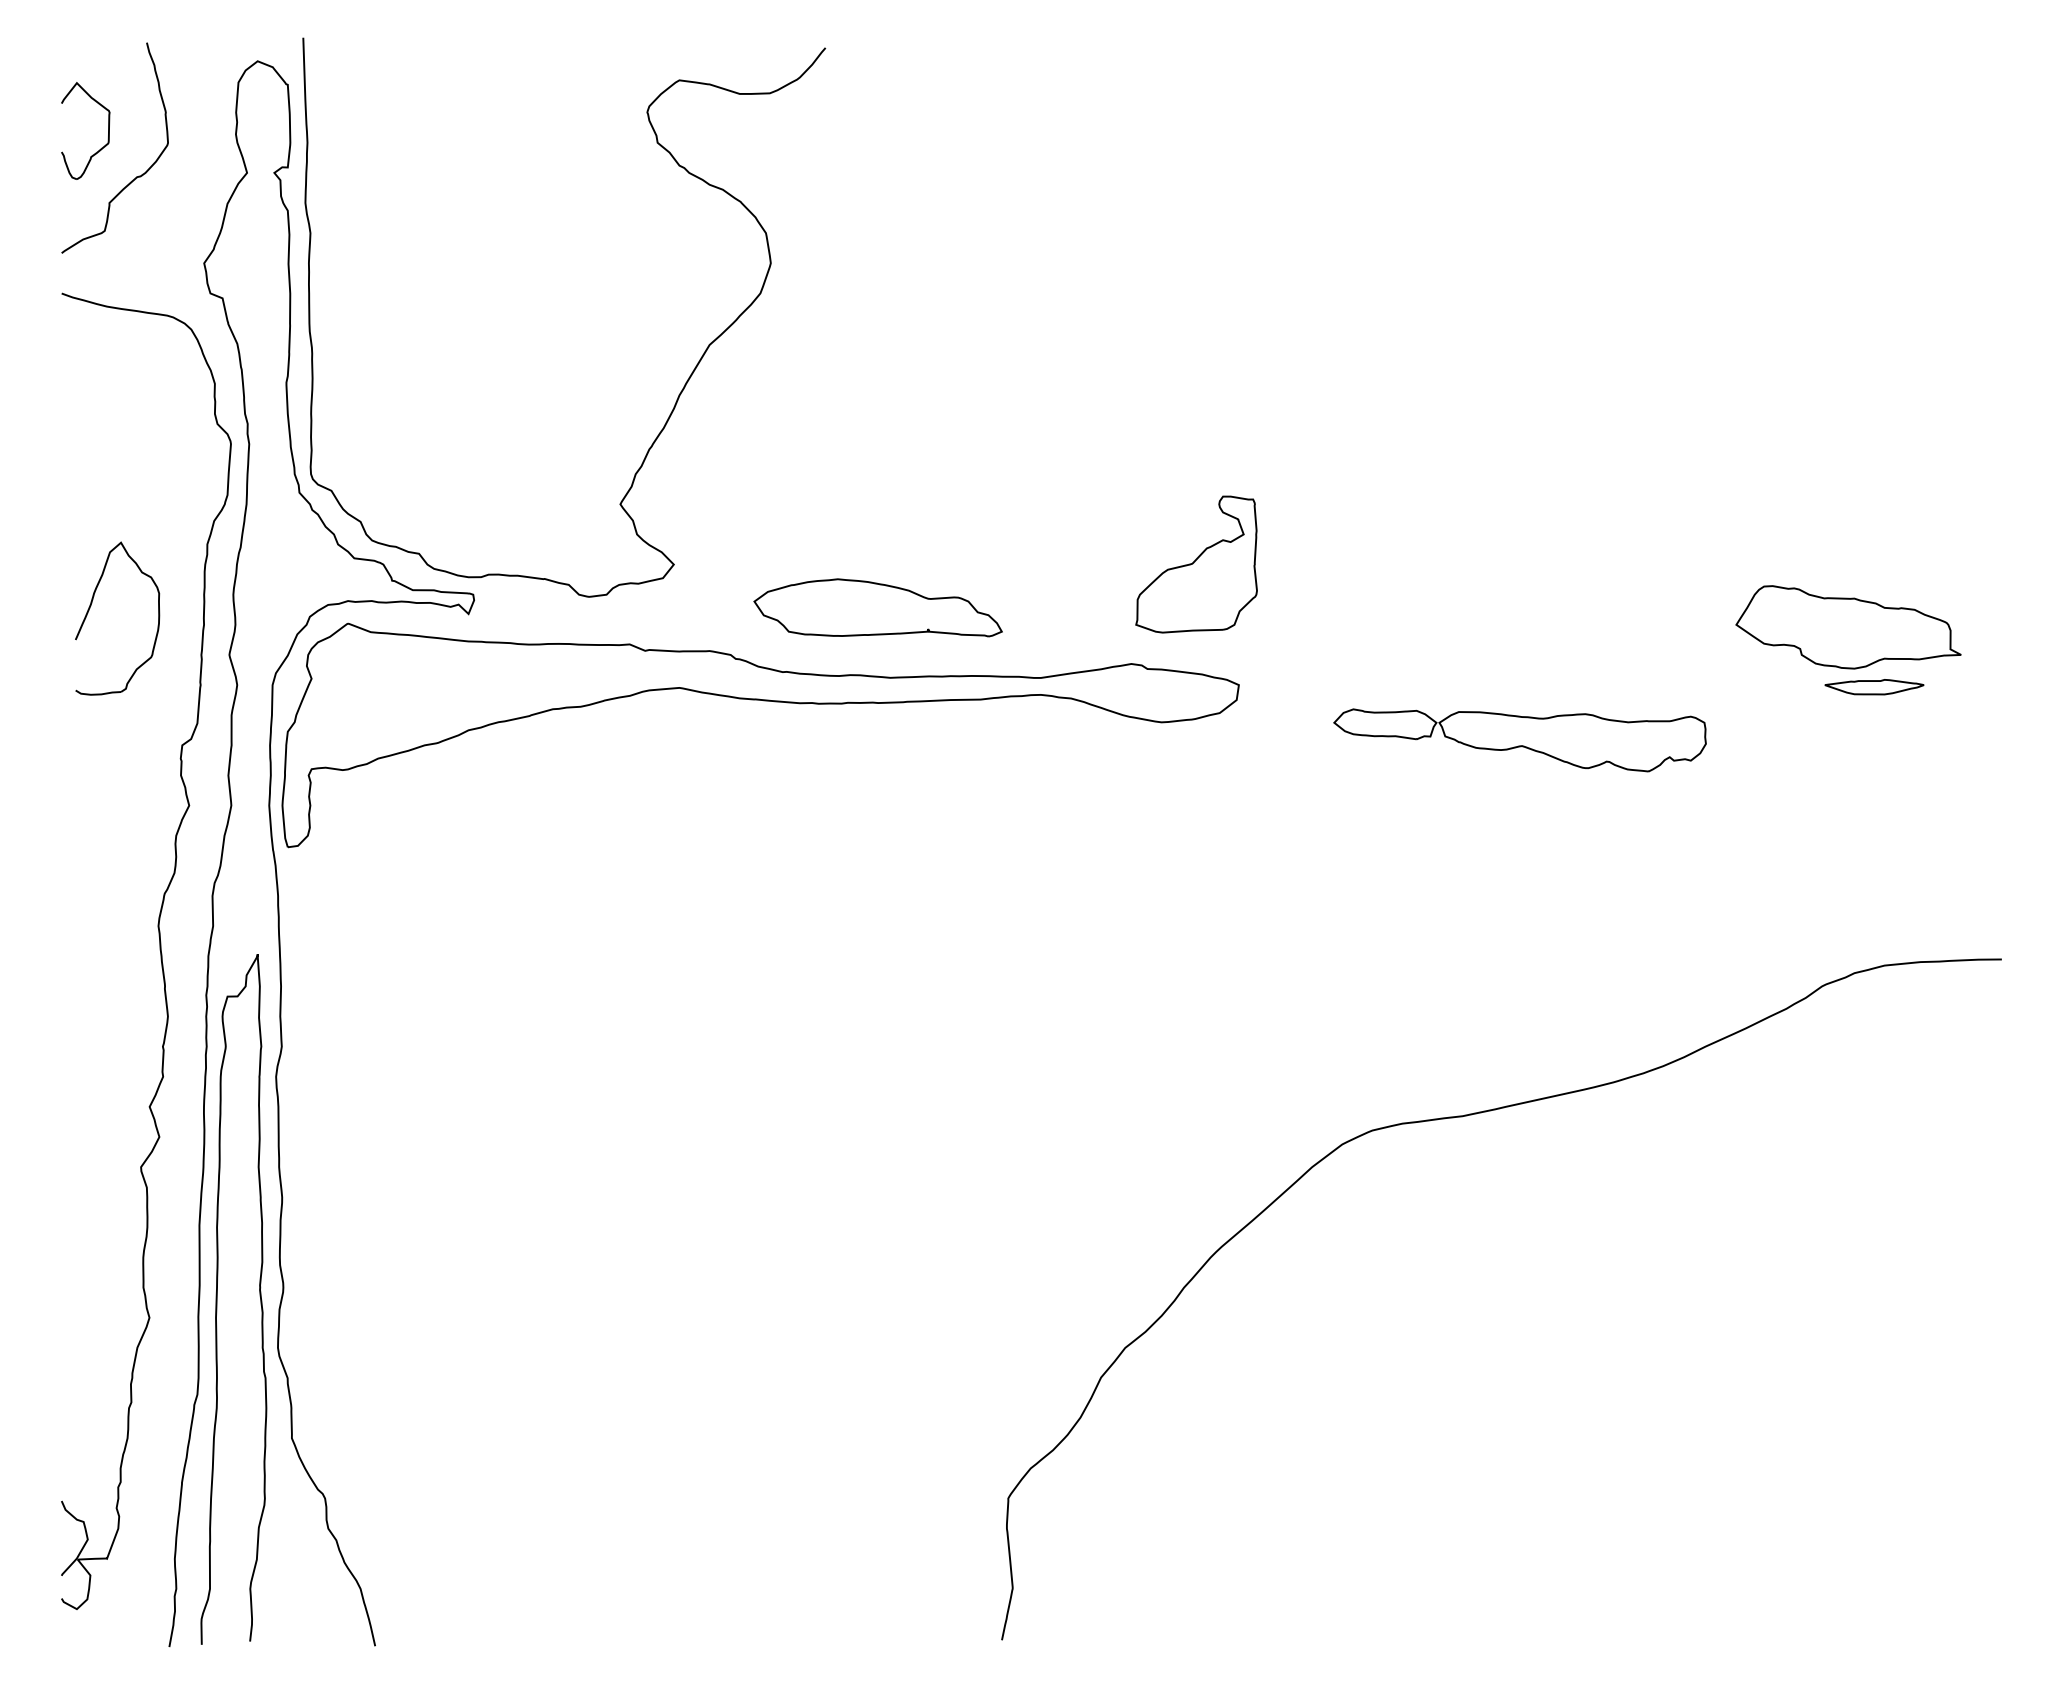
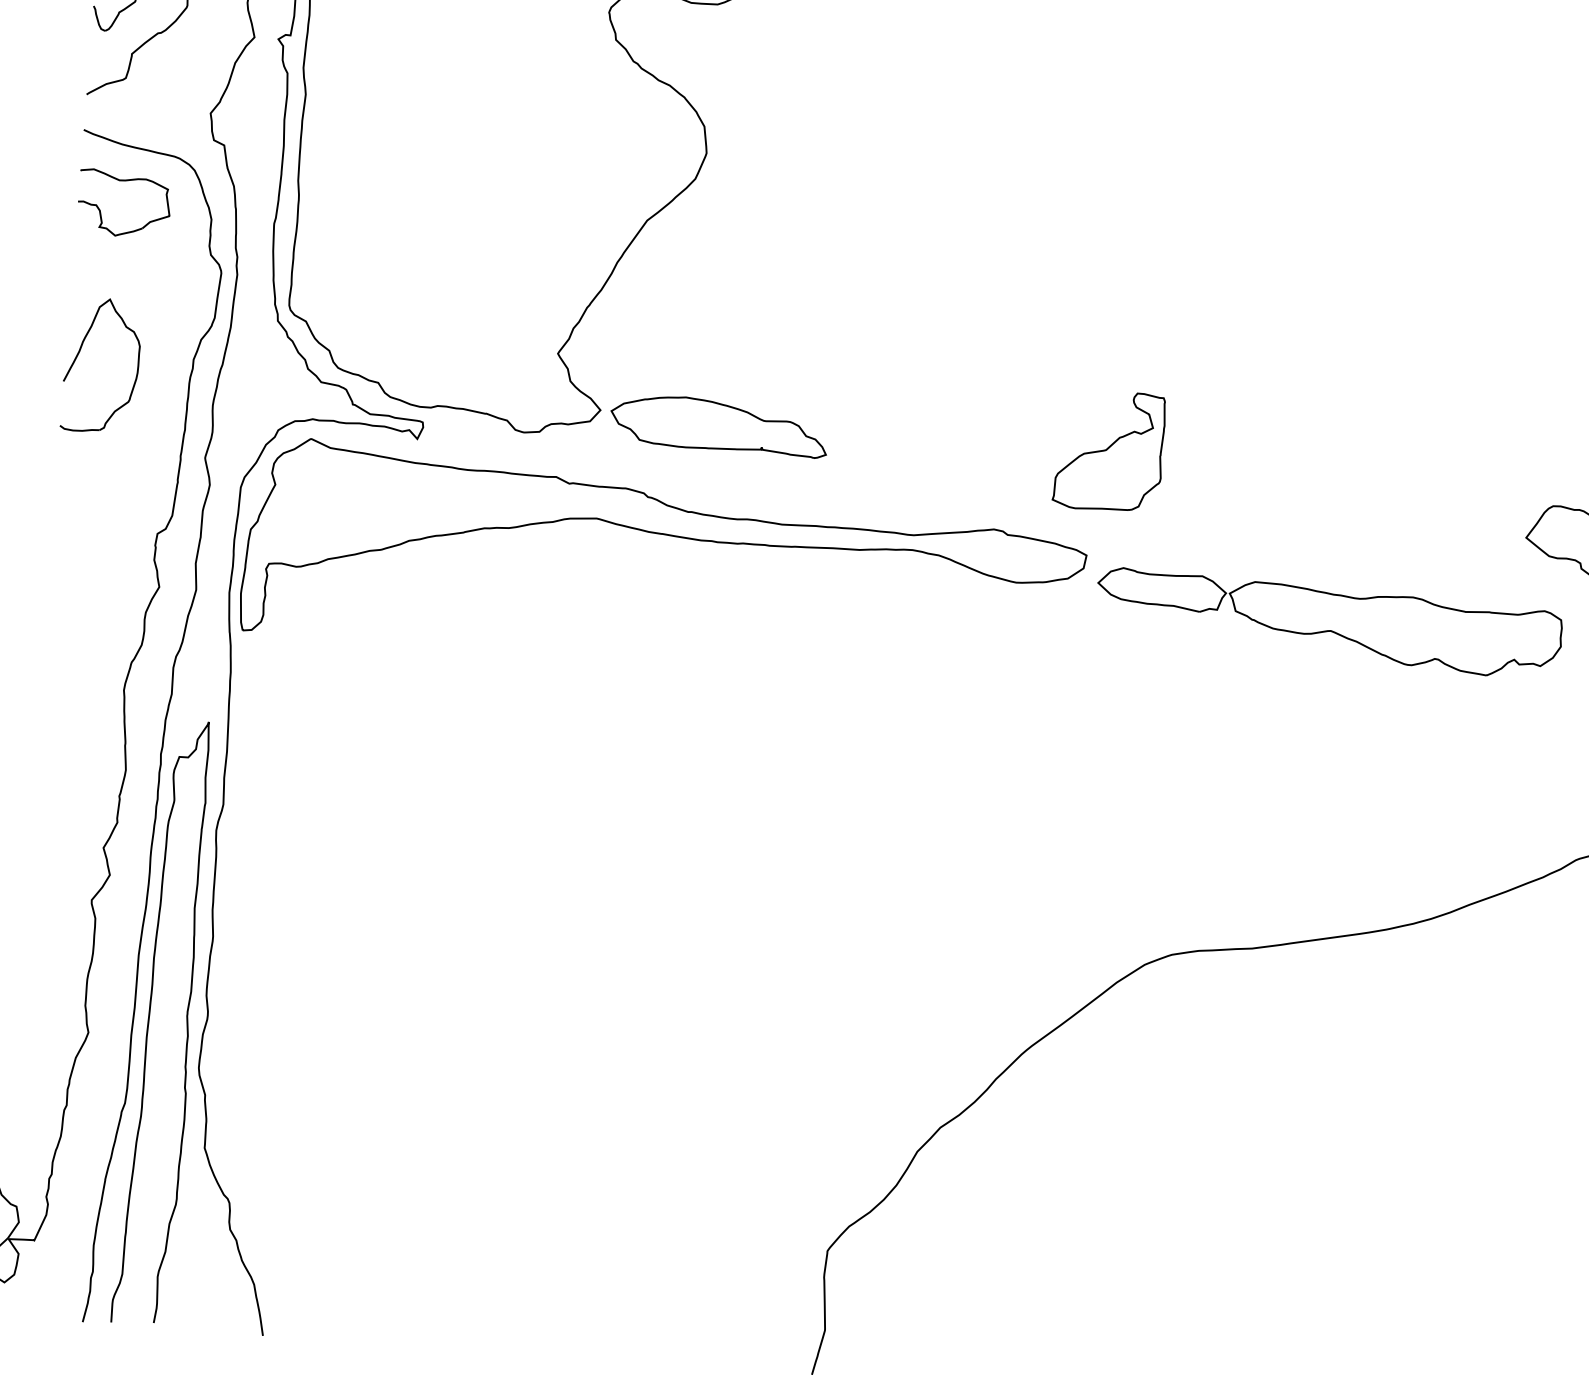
part: (113, 348) -> (125, 181), added
part: (1196, 564) -> (1109, 451), moved
part: (91, 606) -> (79, 353), moved
part: (877, 607) -> (718, 424), moved
part: (1519, 740) -> (1328, 623), size x1.43

